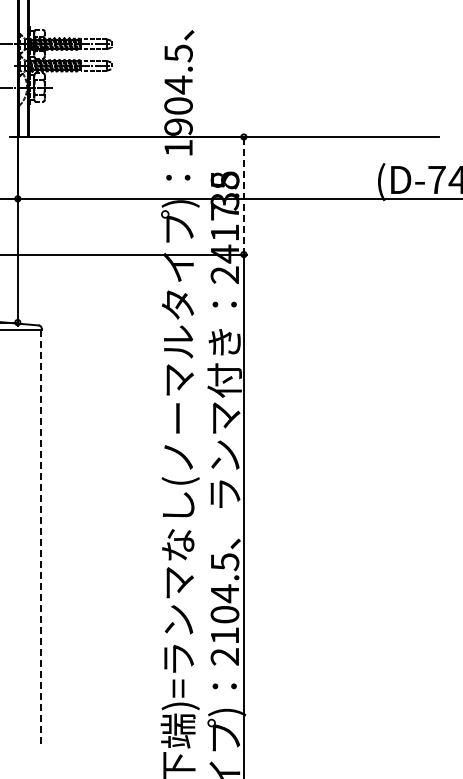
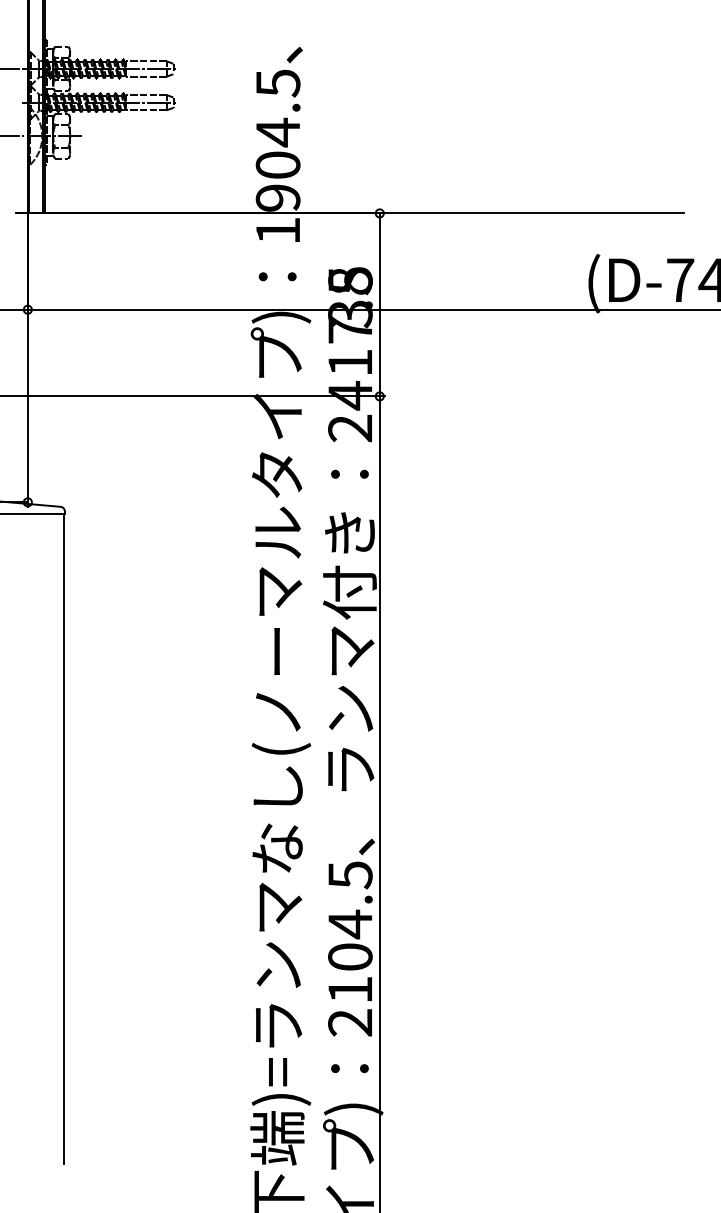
line: (243, 195) -> (379, 304), dashed -> solid
line: (41, 539) -> (64, 840), dashed -> solid

